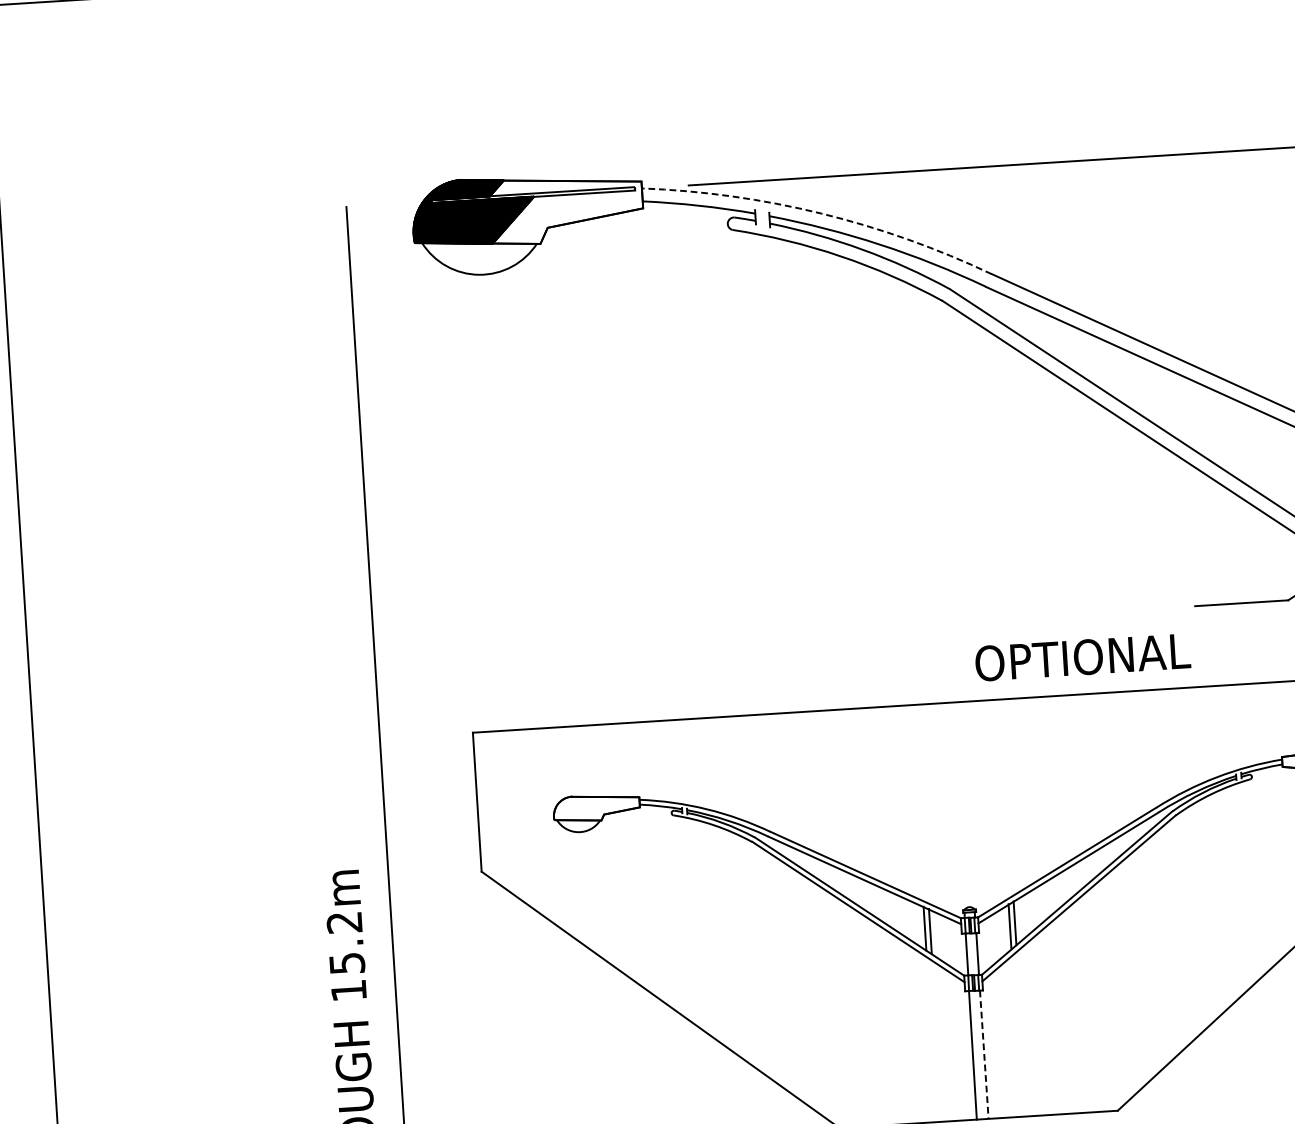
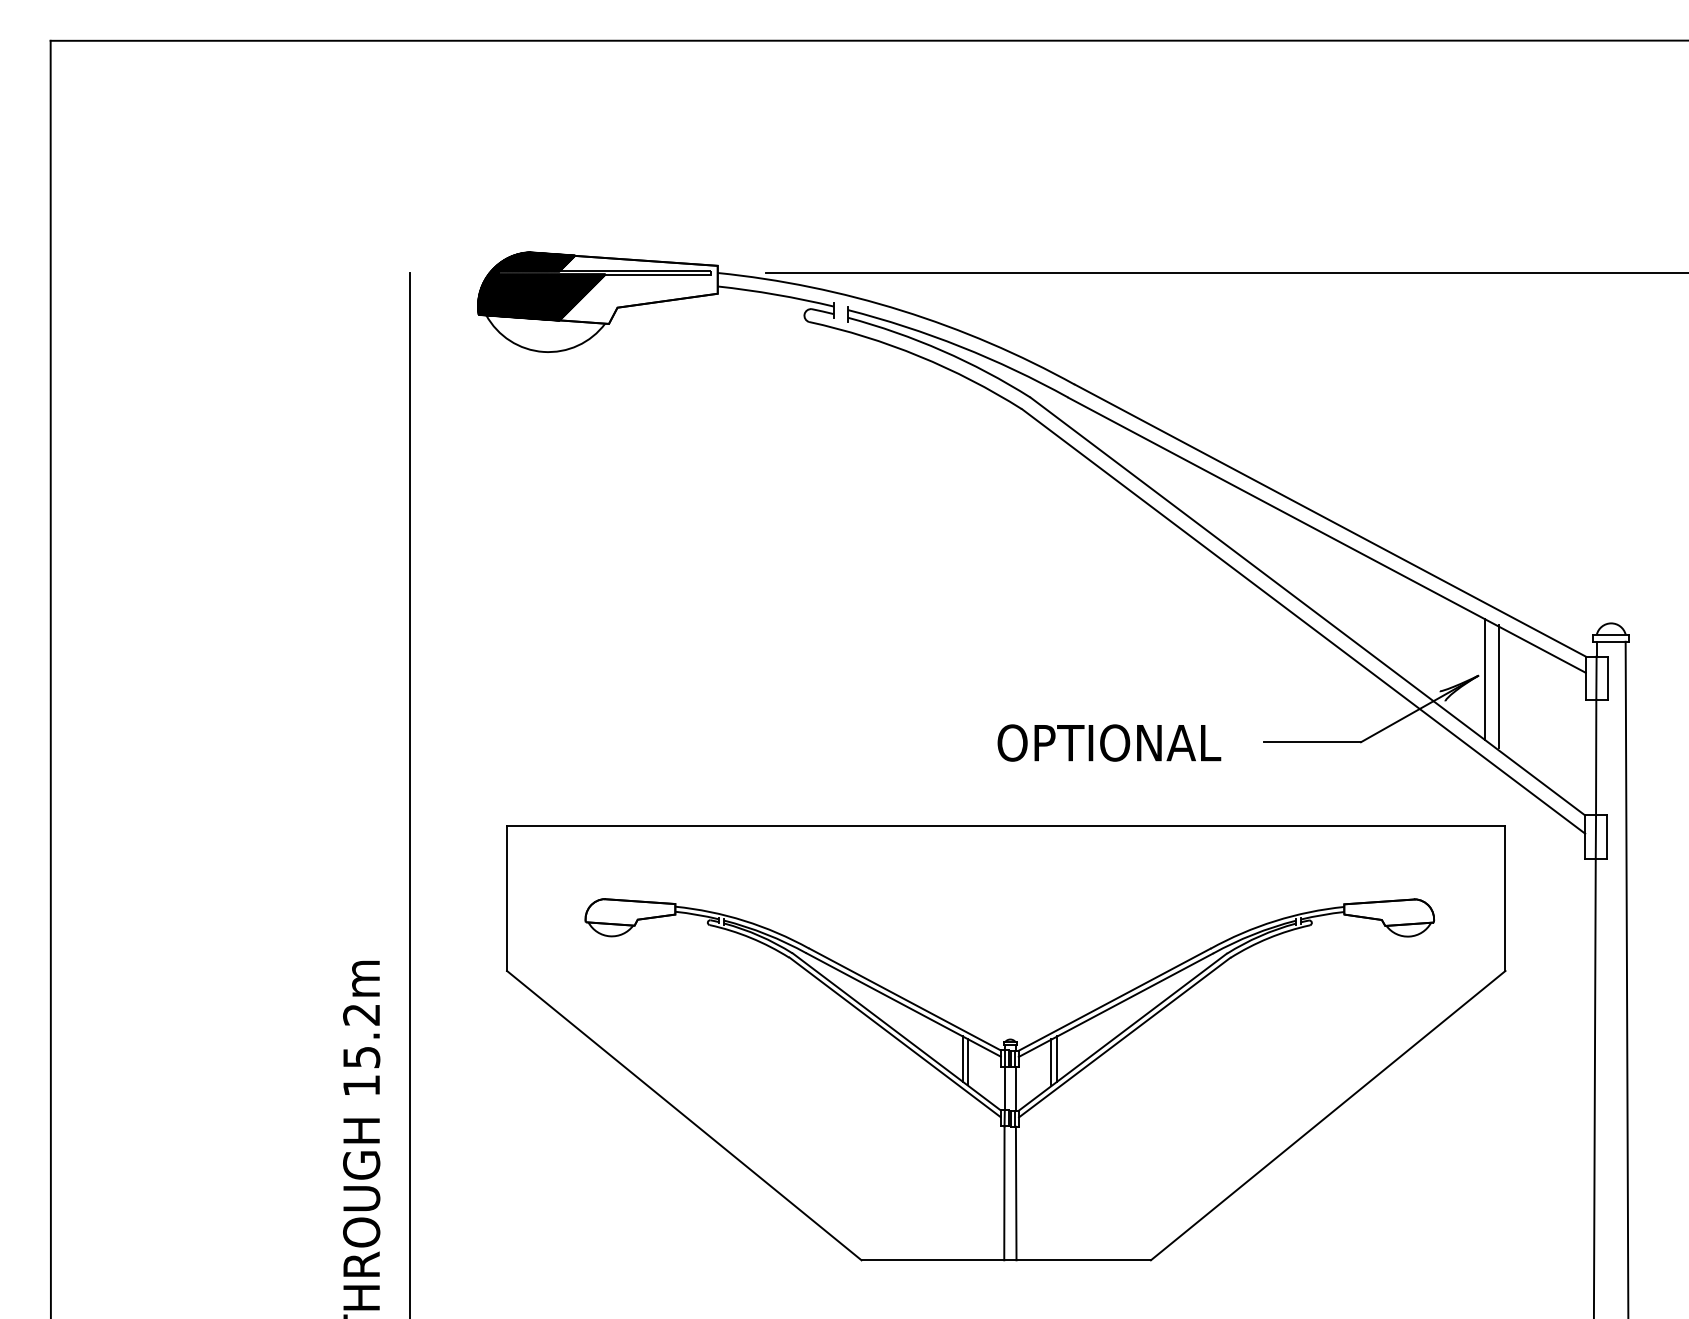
arc: (820, 213) -> (901, 310), dashed -> solid
text: (1082, 656) -> (1109, 742), moved
line: (984, 1054) -> (1016, 1193), dashed -> solid

